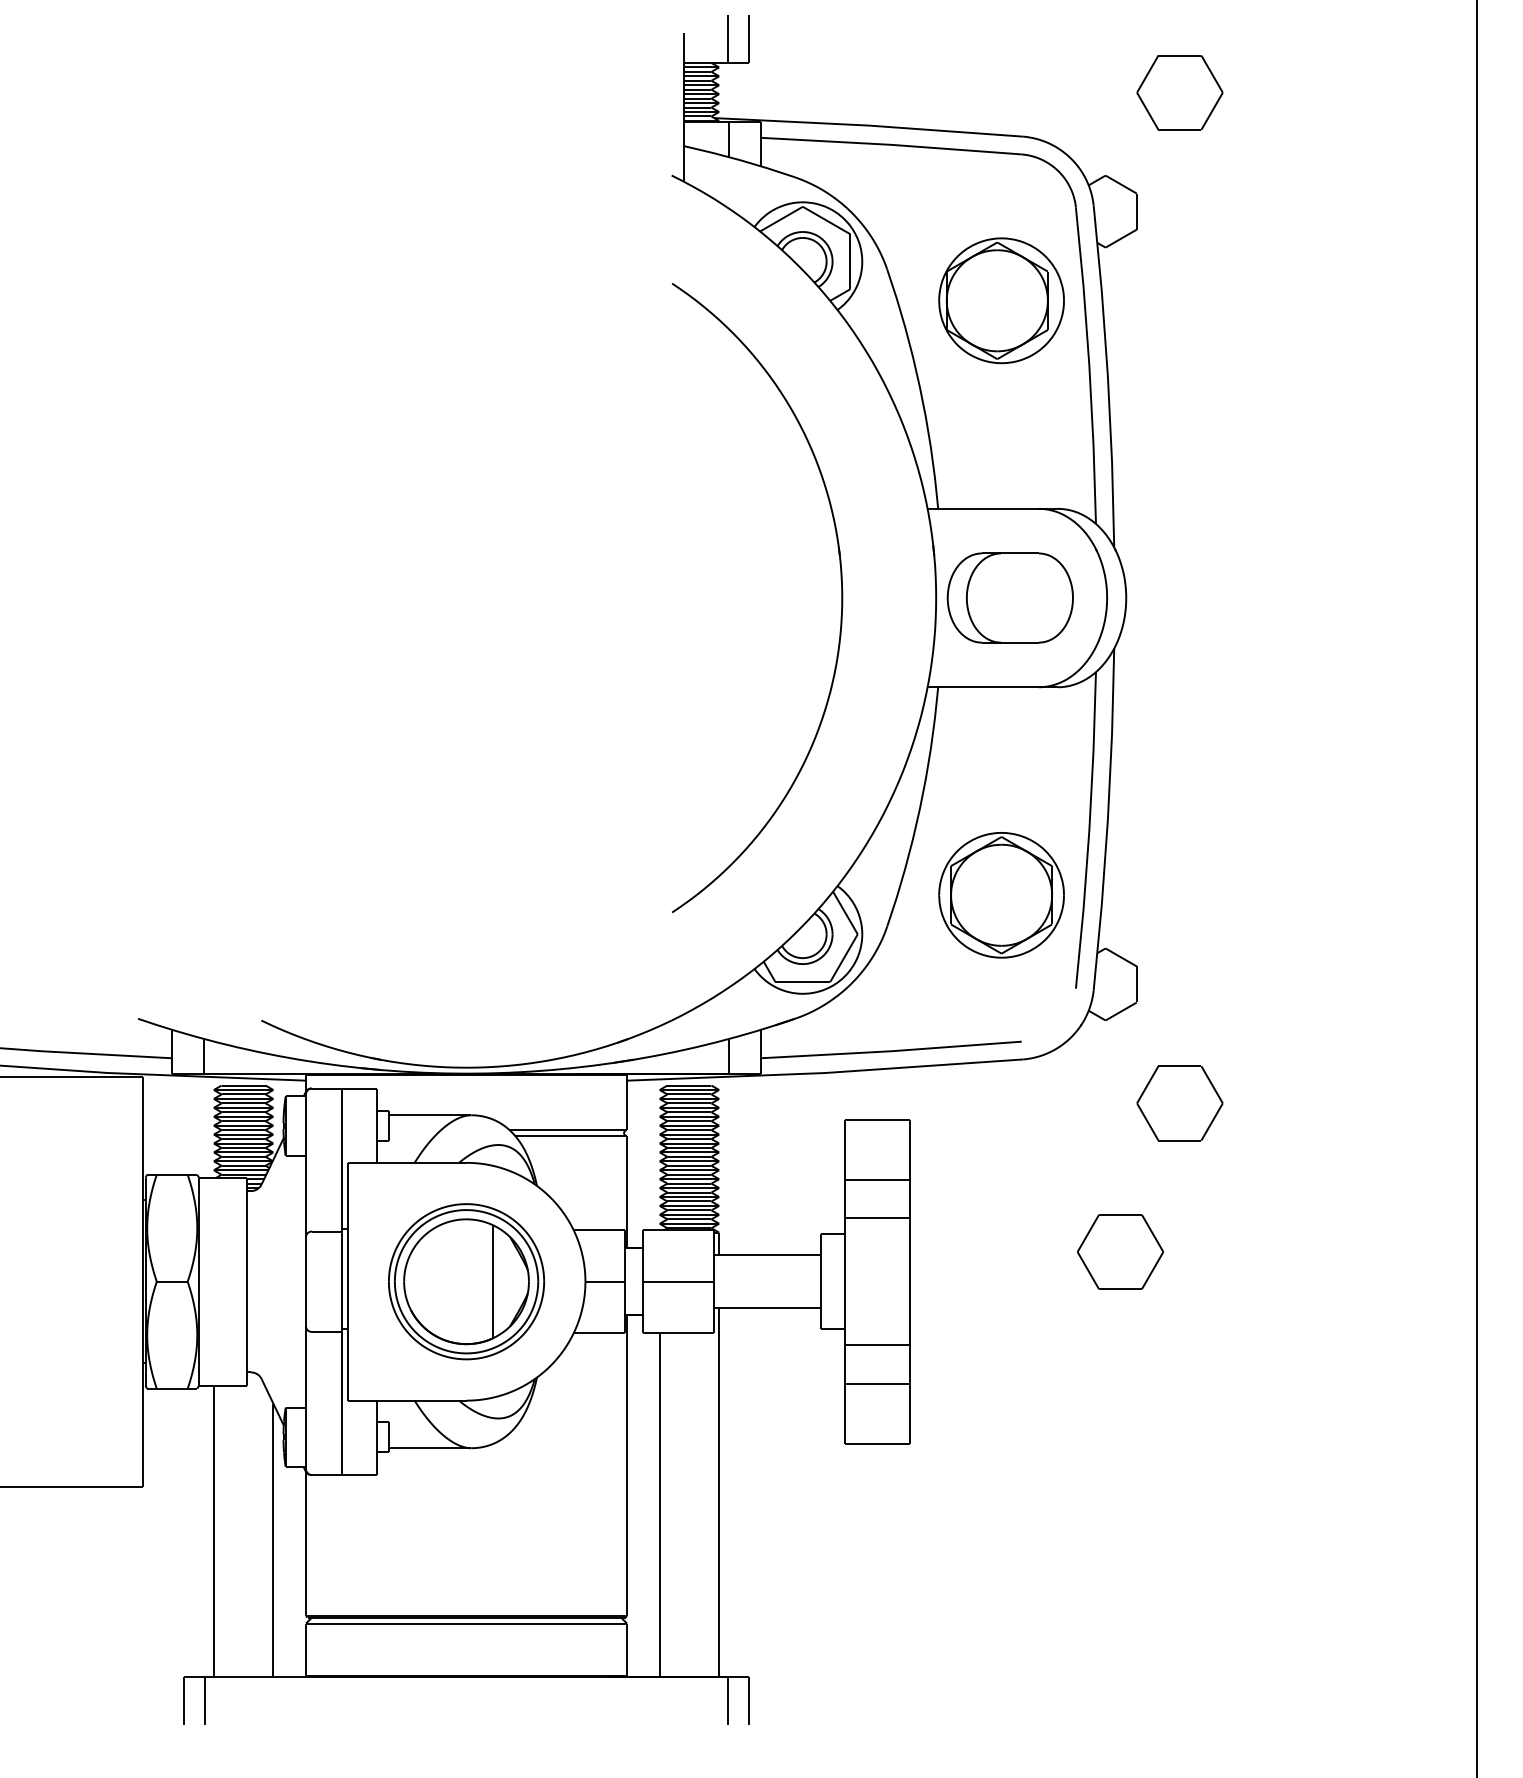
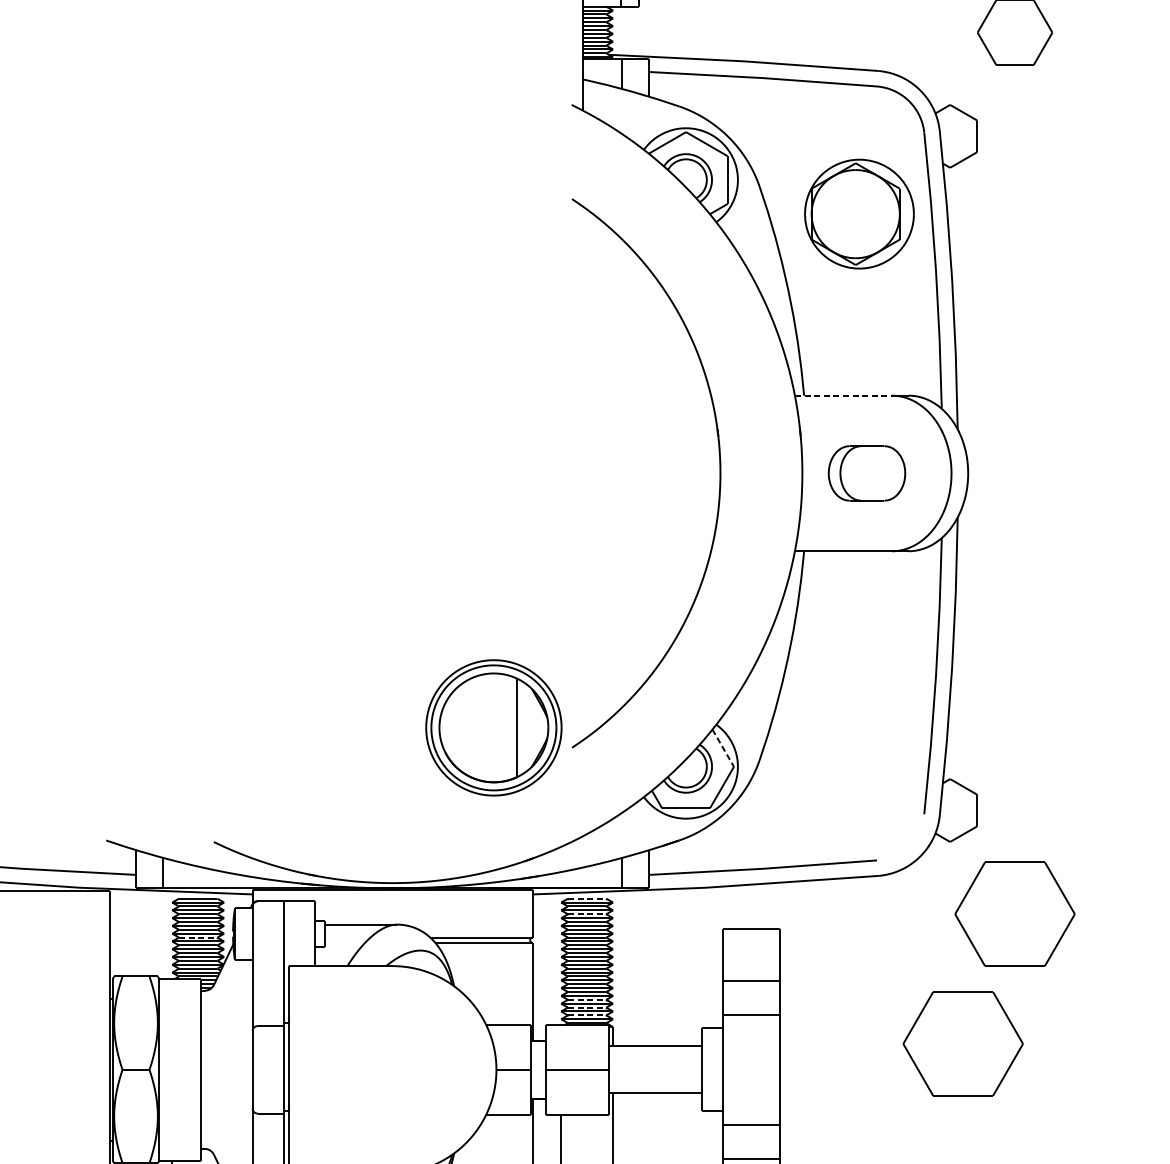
line: (983, 508) -> (843, 395), solid -> dashed
part: (1009, 597) -> (866, 472), size x0.7
part: (1001, 895) -> (859, 732), removed
line: (845, 913) -> (723, 748), solid -> dashed
line: (689, 1085) -> (587, 898), solid -> dashed
line: (689, 1103) -> (587, 914), solid -> dashed
part: (1179, 1103) -> (1014, 914), size x1.6
line: (243, 1130) -> (198, 937), solid -> dashed
line: (689, 1201) -> (587, 999), solid -> dashed
line: (689, 1210) -> (587, 1007), solid -> dashed
line: (689, 1219) -> (587, 1015), solid -> dashed
part: (1120, 1251) -> (963, 1043), size x1.6
part: (466, 1281) -> (493, 727), moved

